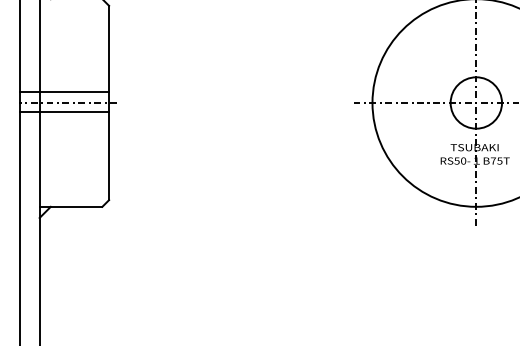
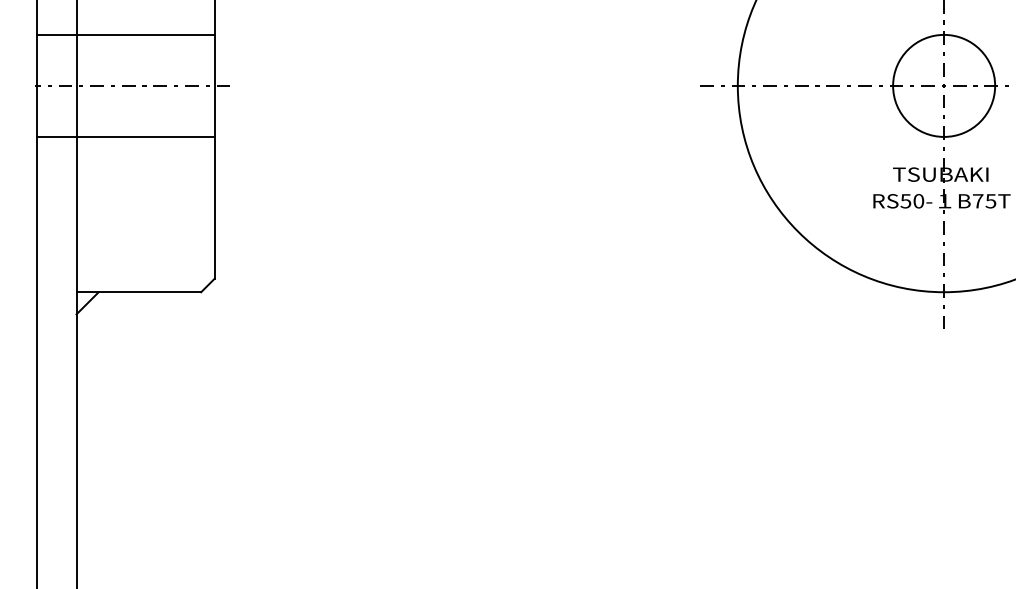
line: (64, 92) -> (125, 35), moved
line: (64, 111) -> (125, 136), moved

